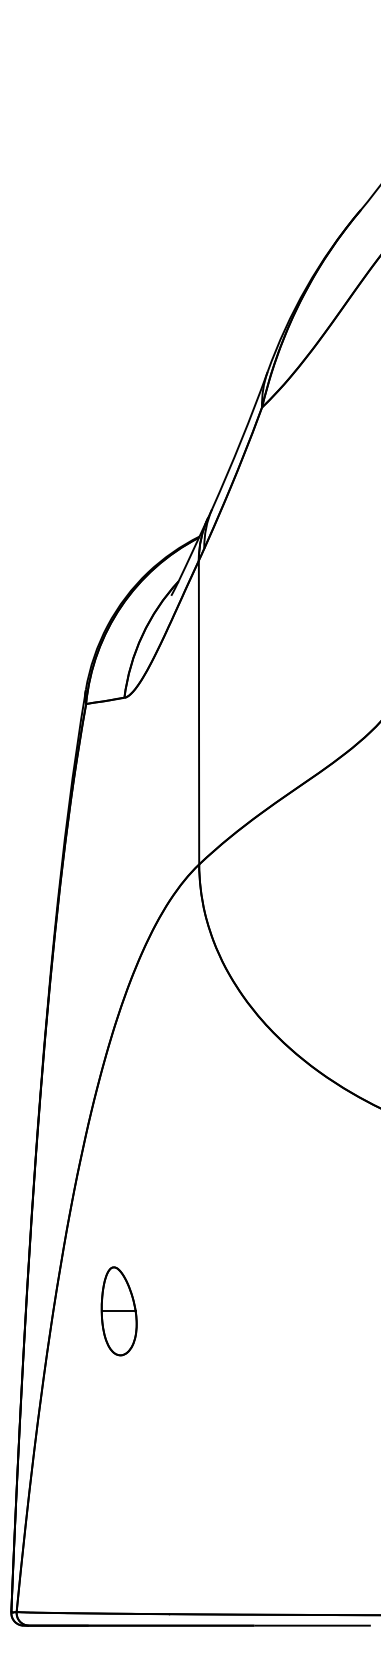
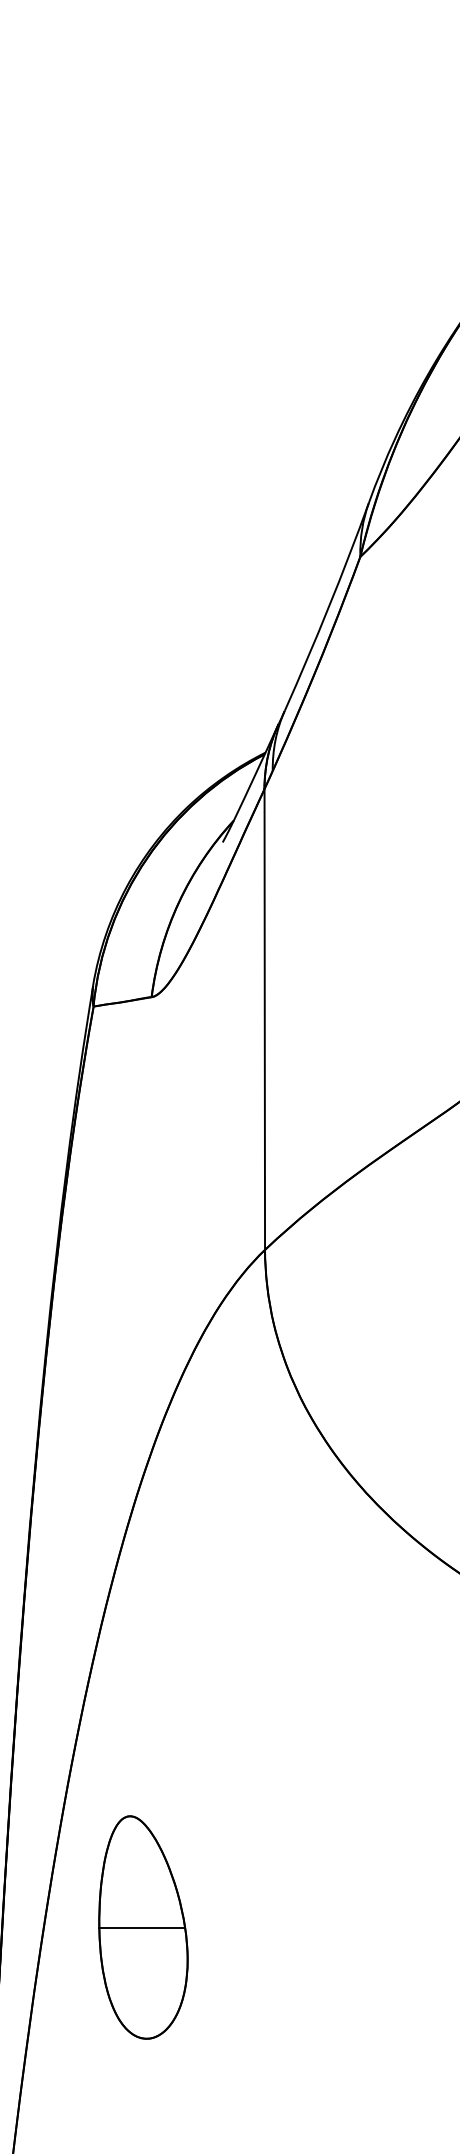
part: (119, 1311) -> (144, 1927), size x1.67

